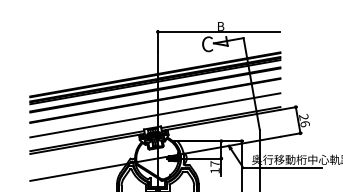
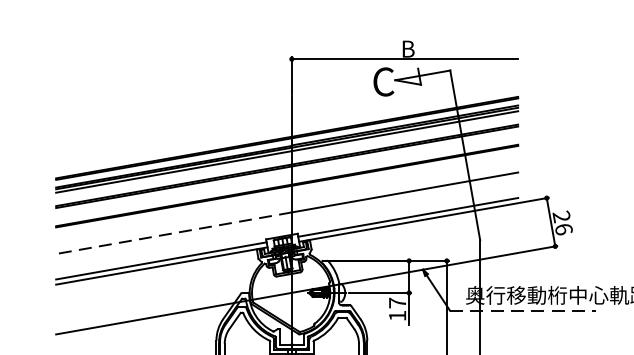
line: (94, 126) -> (174, 233), solid -> dashed
line: (283, 168) -> (523, 311), solid -> dashed

